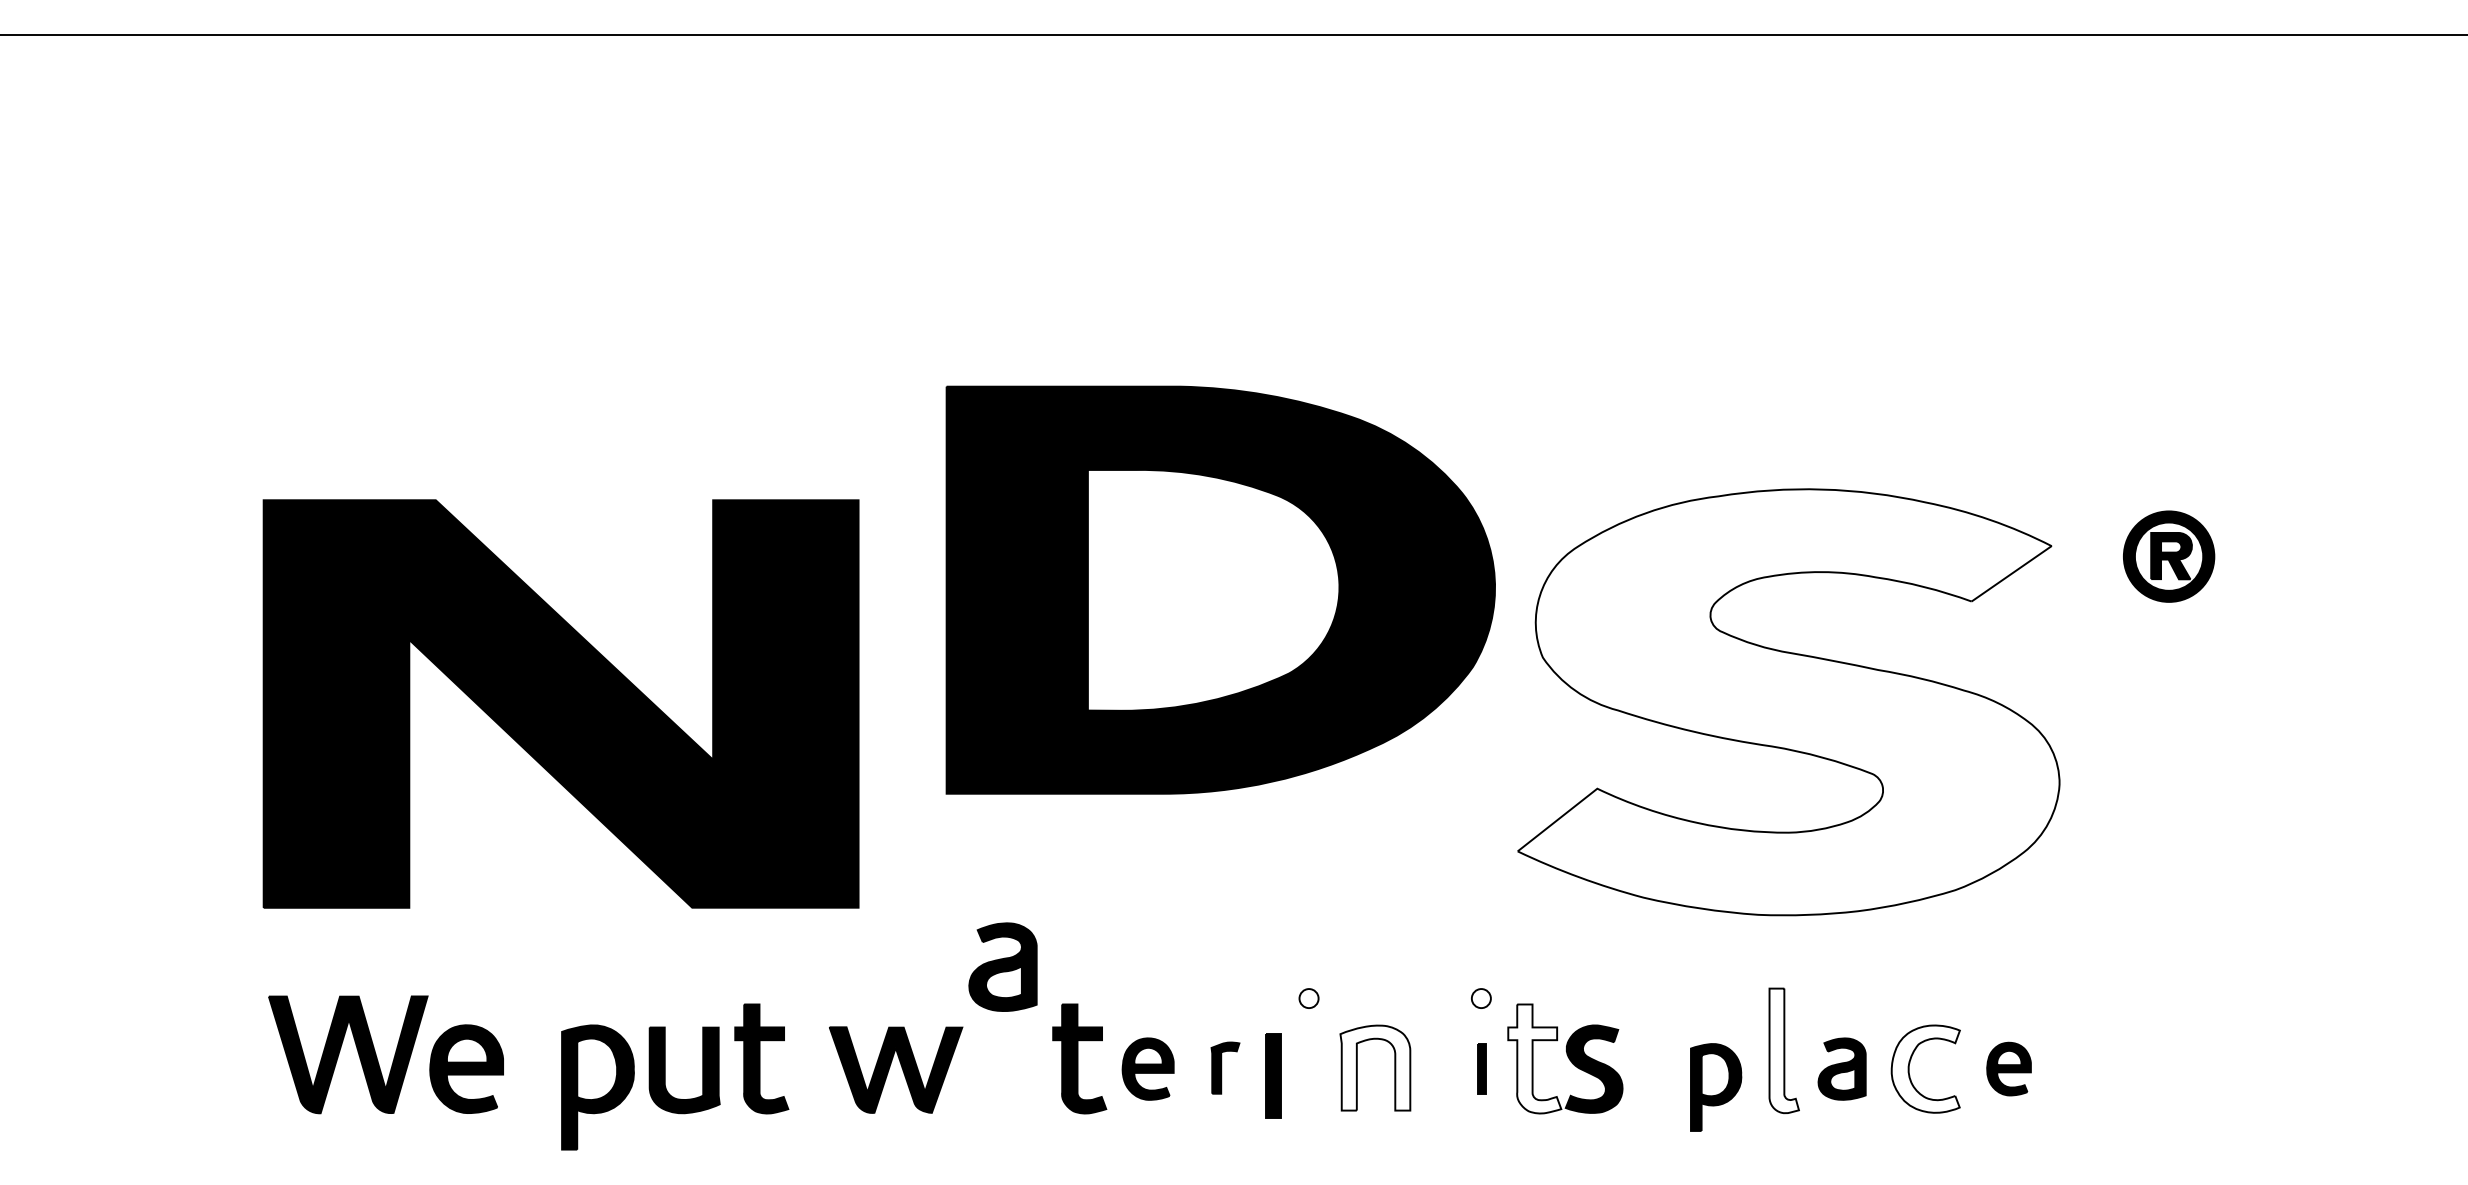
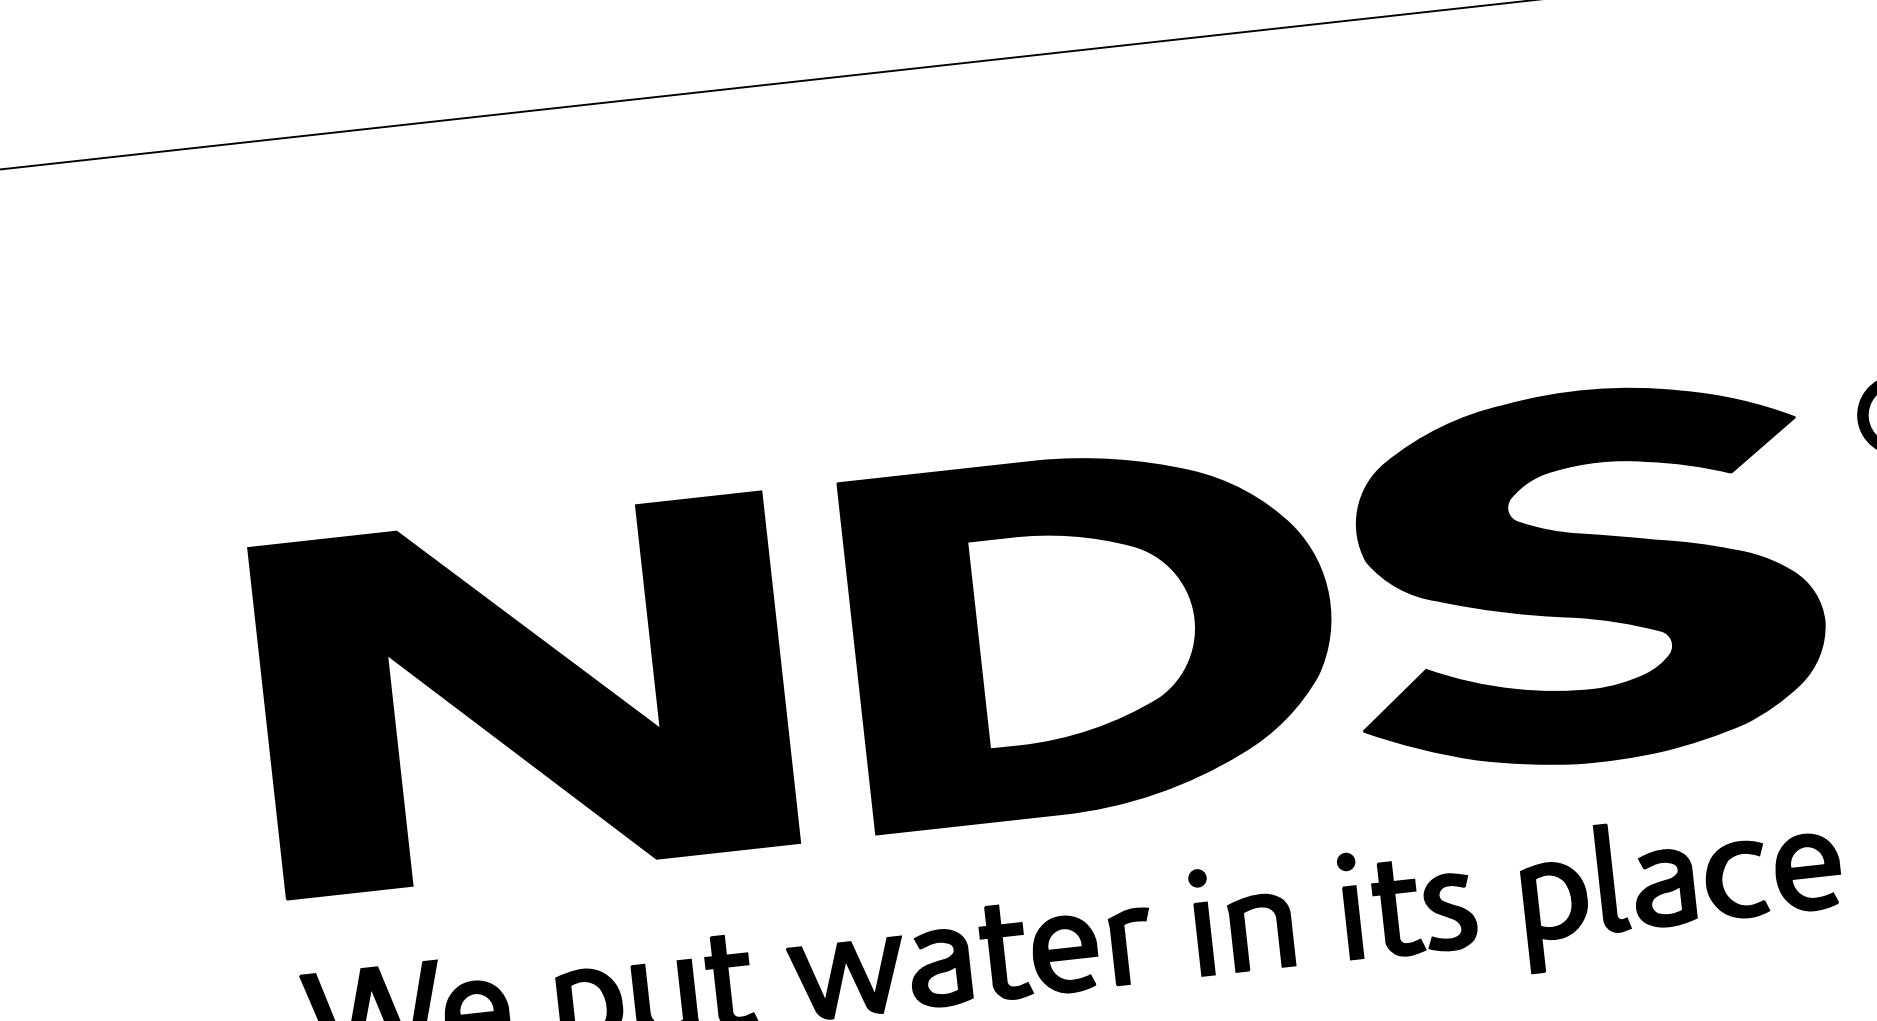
part: (1220, 589) -> (1092, 632), moved
fill: (1788, 702) -> (1582, 577), added
part: (1002, 966) -> (939, 967), moved
fill: (1308, 998) -> (1196, 878), added
fill: (1480, 998) -> (1345, 861), added
fill: (1783, 1050) -> (1611, 877), added
fill: (1534, 1058) -> (1397, 908), added
part: (1225, 1067) -> (1131, 945), size x1.67
fill: (1375, 1067) -> (1261, 931), added
part: (1147, 1068) -> (1064, 954), size x1.43
part: (1481, 1068) -> (1352, 922), size x1.67
part: (1841, 1068) -> (1663, 888), size x1.43
fill: (1925, 1068) -> (1735, 879), added
part: (2008, 1068) -> (1807, 872), size x1.67
part: (1273, 1075) -> (1204, 938), moved
part: (1715, 1087) -> (1556, 916), size x1.43

